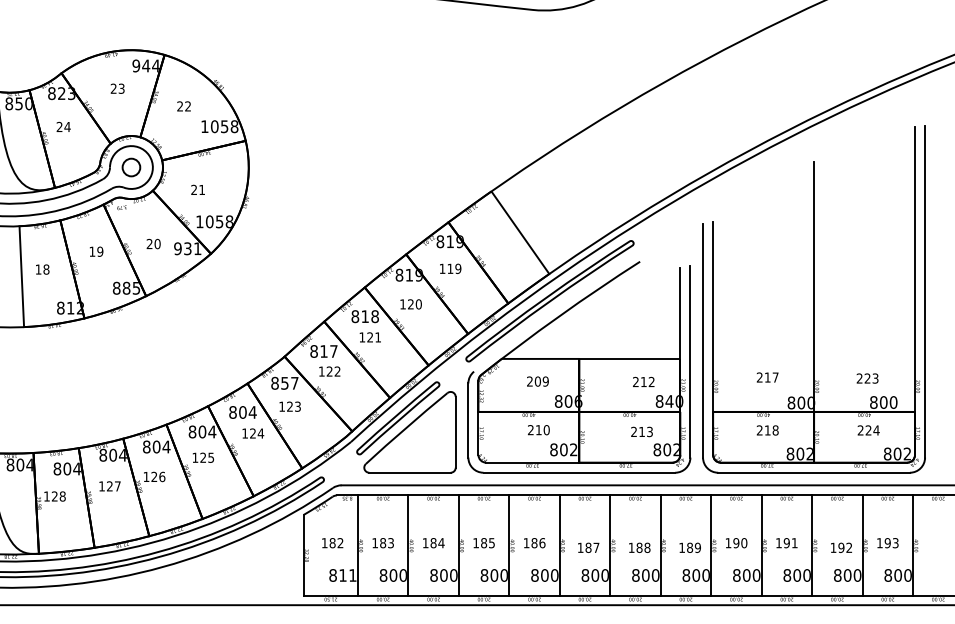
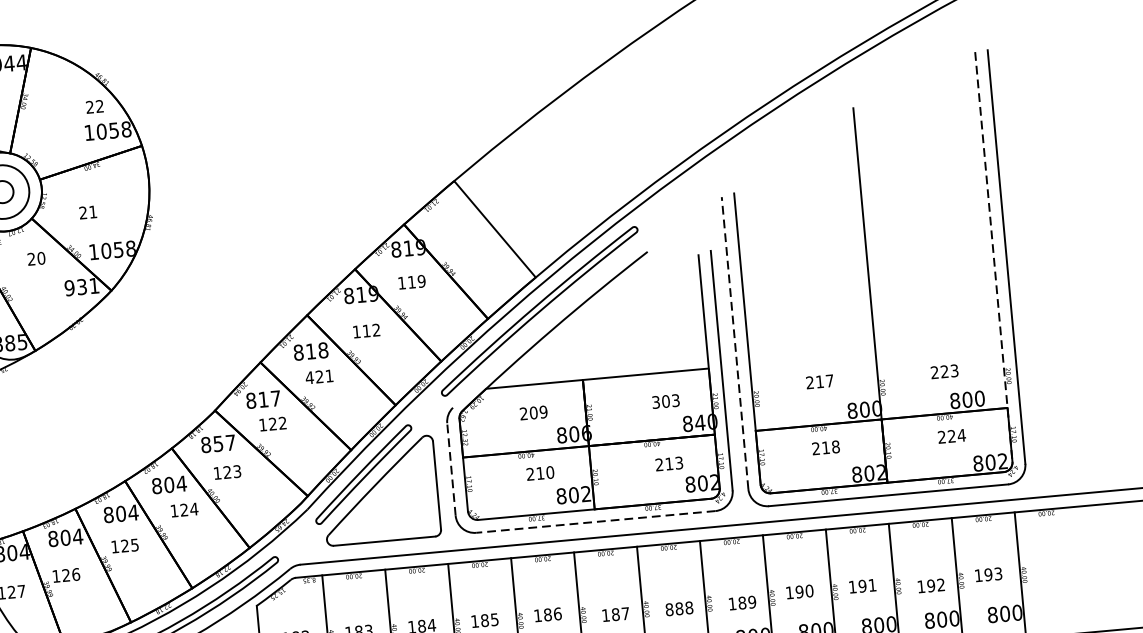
text: (183, 106) -> (94, 106), moved
text: (153, 243) -> (36, 258), moved
line: (915, 291) -> (994, 257), solid -> dashed
text: (414, 304) -> (371, 330), 120 -> 112
text: (362, 337) -> (309, 377), 121 -> 421
line: (703, 340) -> (735, 342), solid -> dashed
text: (643, 381) -> (665, 400), 212 -> 303
line: (468, 420) -> (451, 469), solid -> dashed
line: (579, 472) -> (595, 521), solid -> dashed
text: (631, 547) -> (669, 609), 188 -> 888

